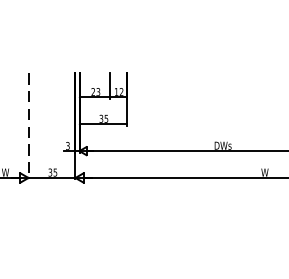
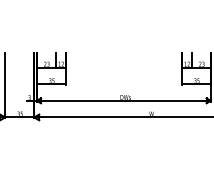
line: (29, 126) -> (5, 85), dashed -> solid

